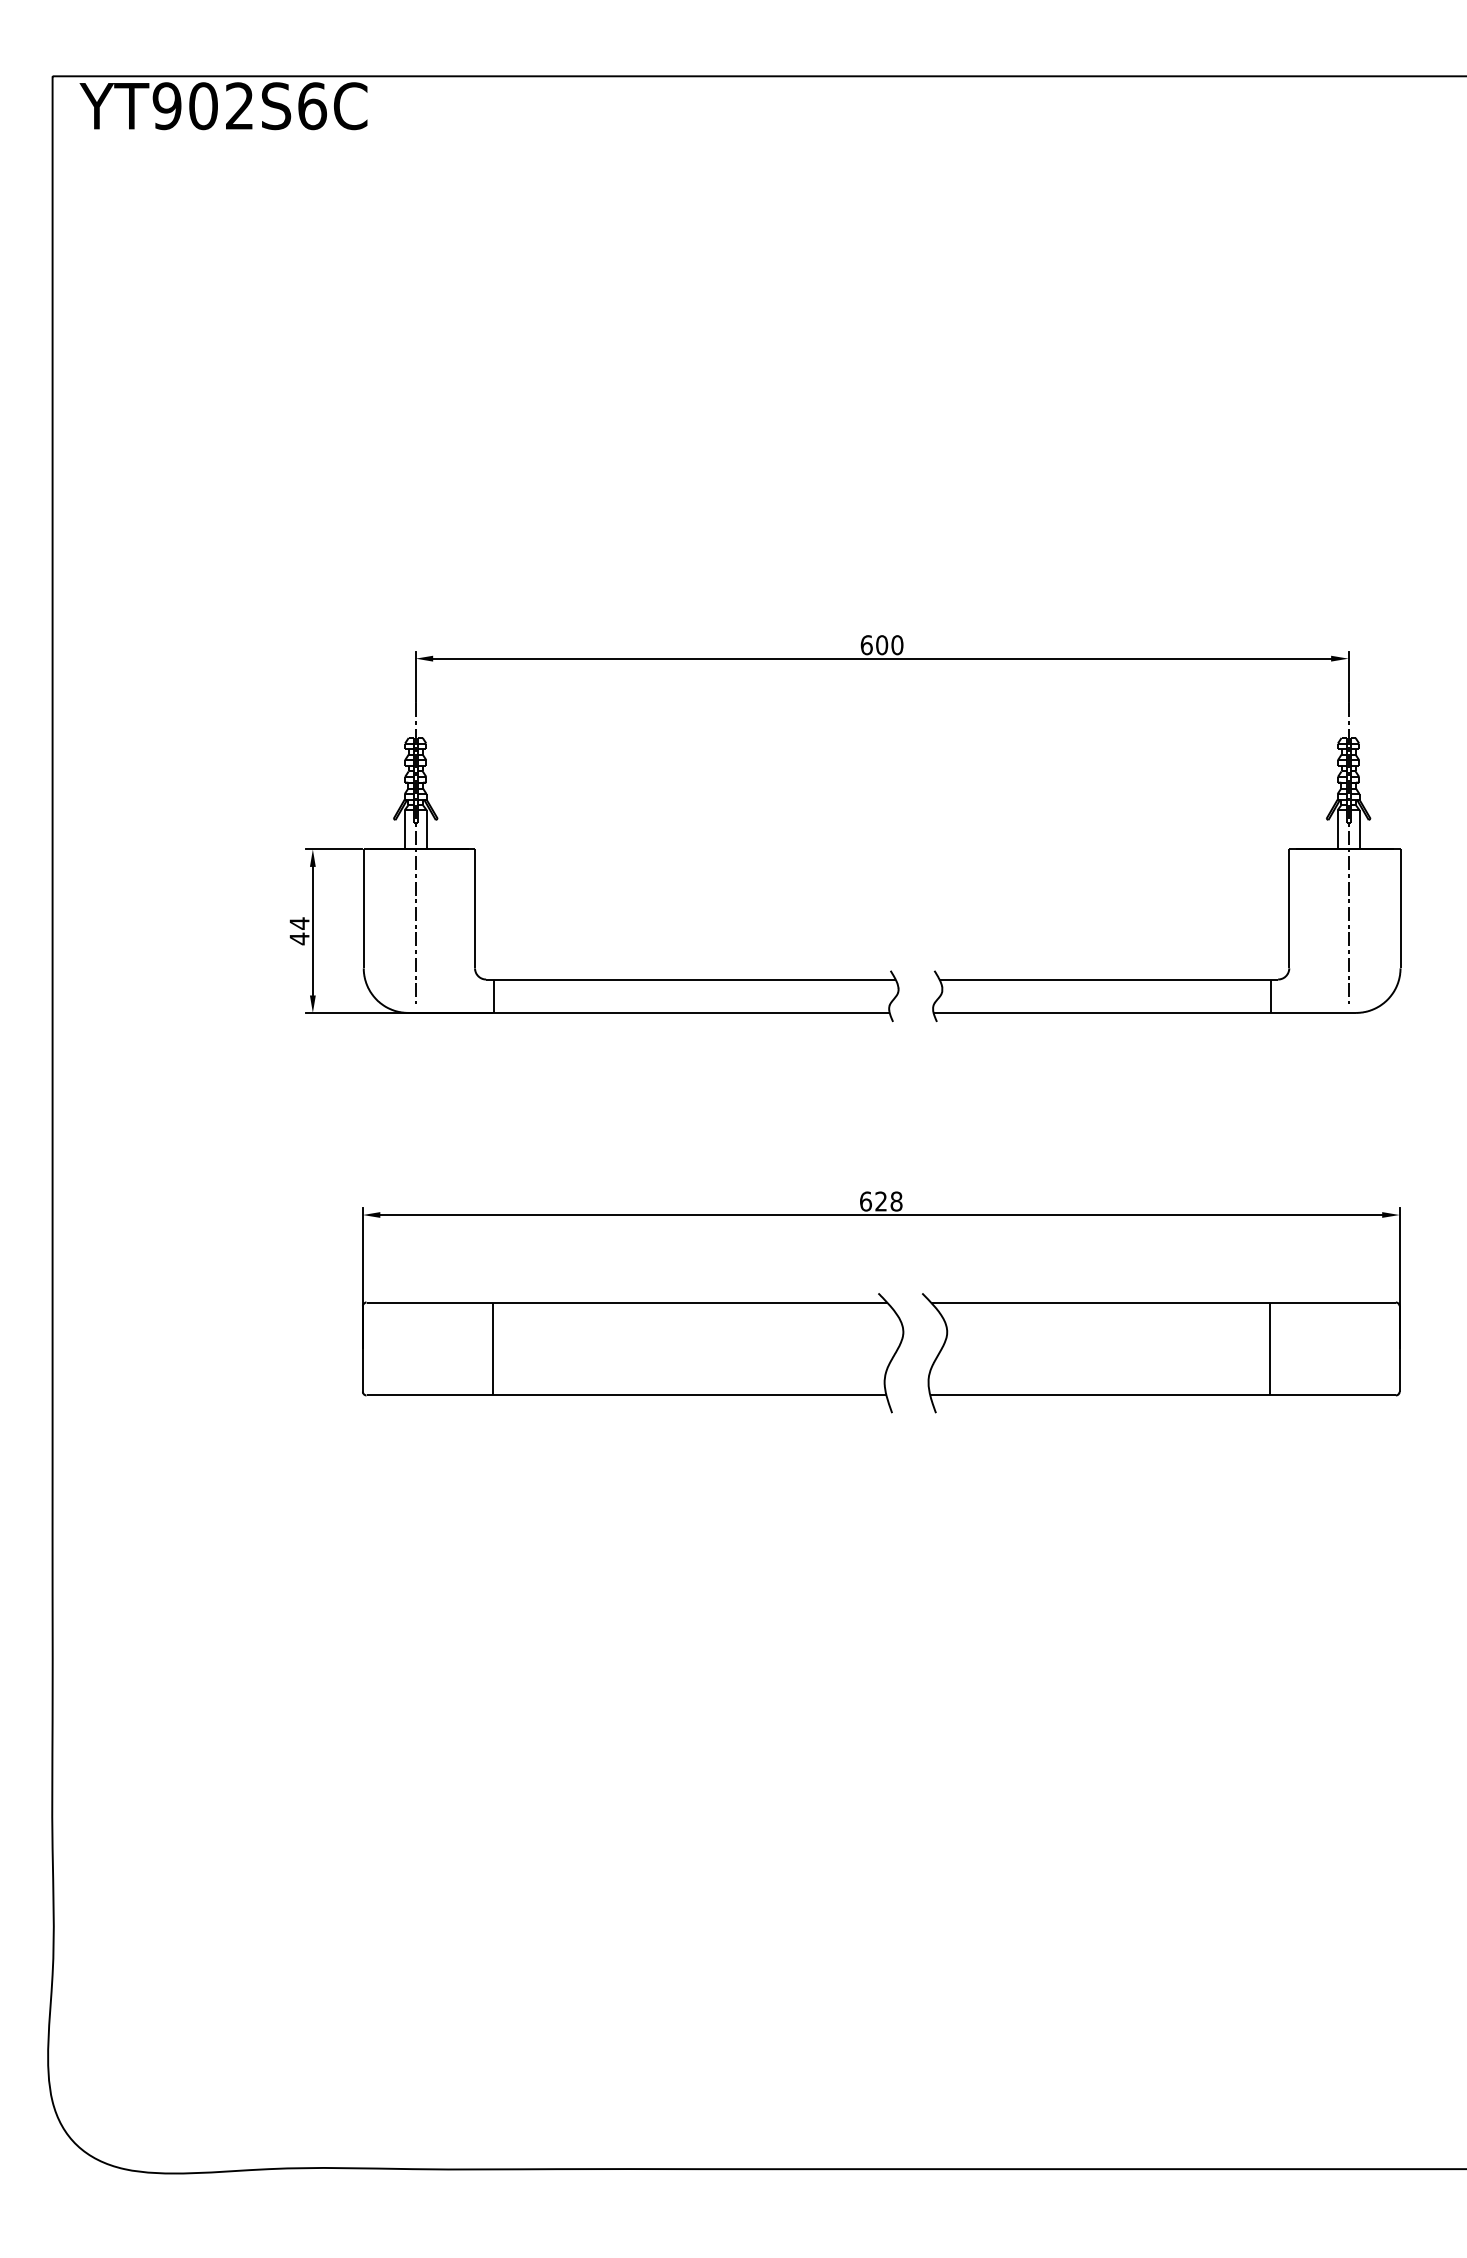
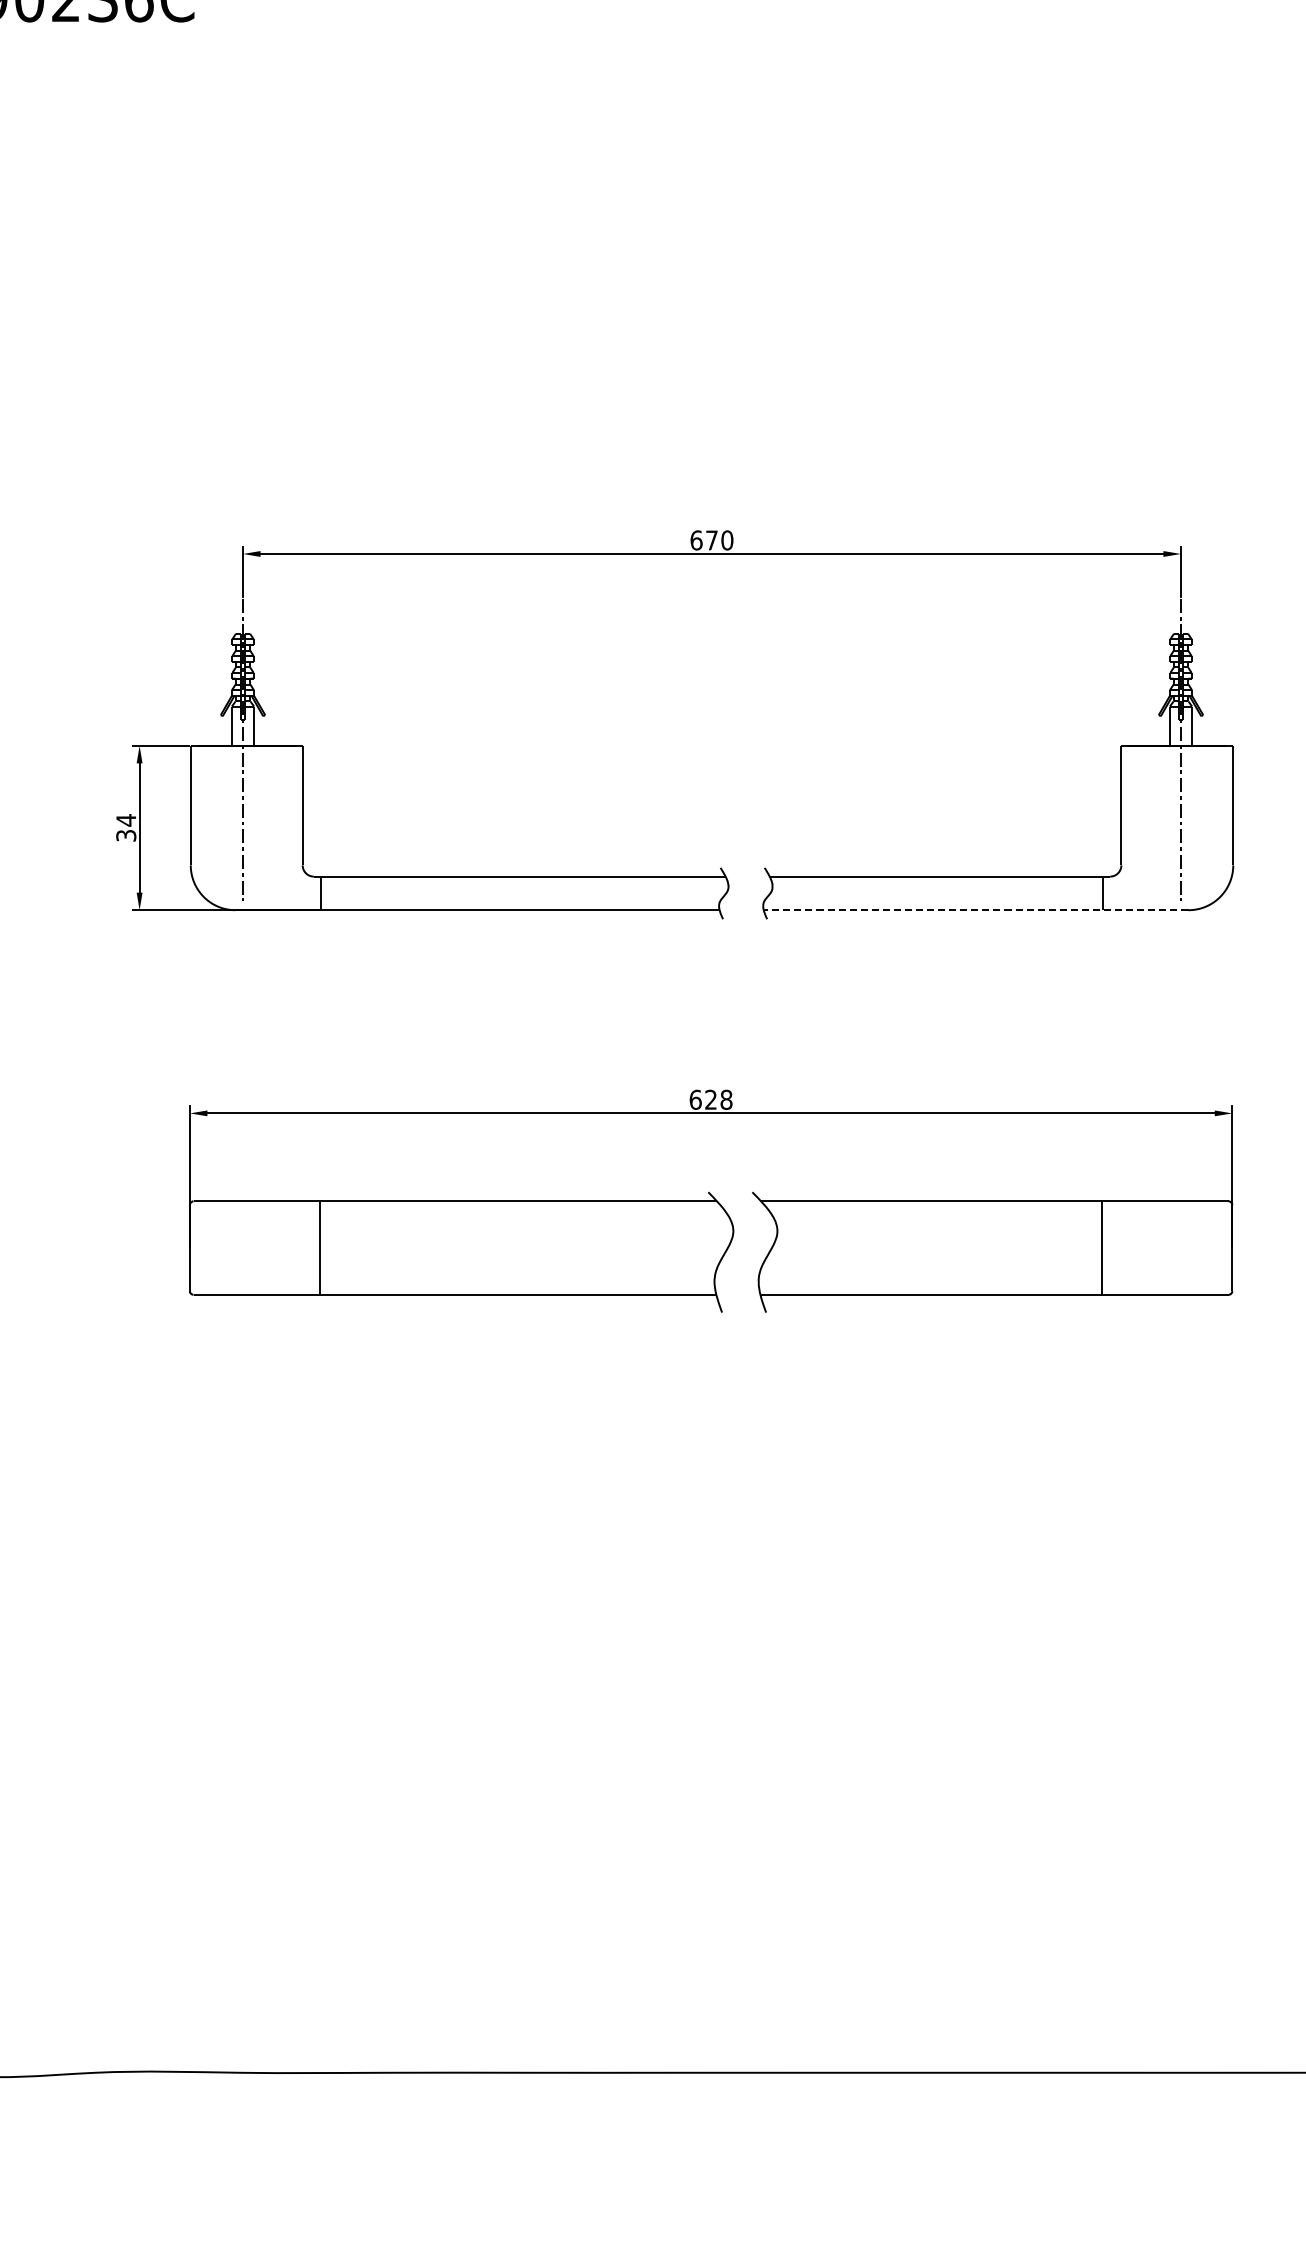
text: (882, 645) -> (712, 540), 600 -> 670
text: (299, 938) -> (126, 835), 44 -> 34
line: (1144, 1012) -> (975, 909), solid -> dashed

